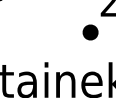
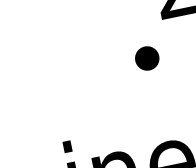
part: (90, 32) -> (147, 58), size x0.7

